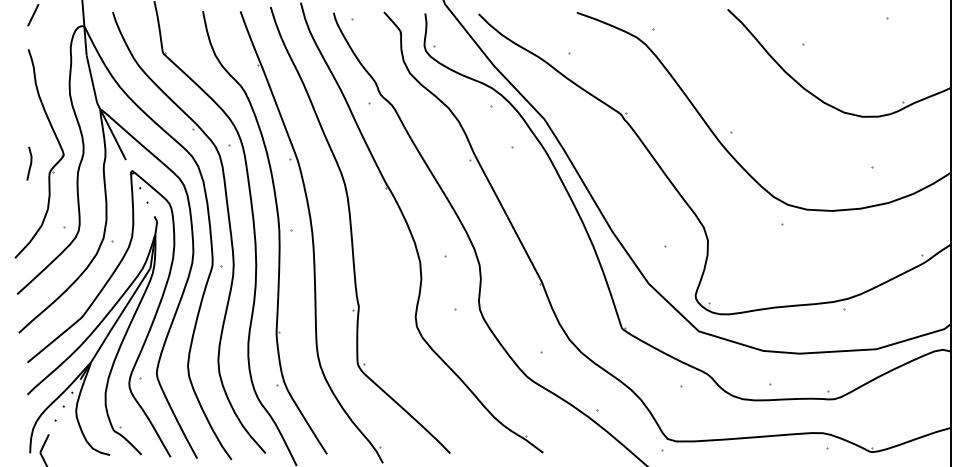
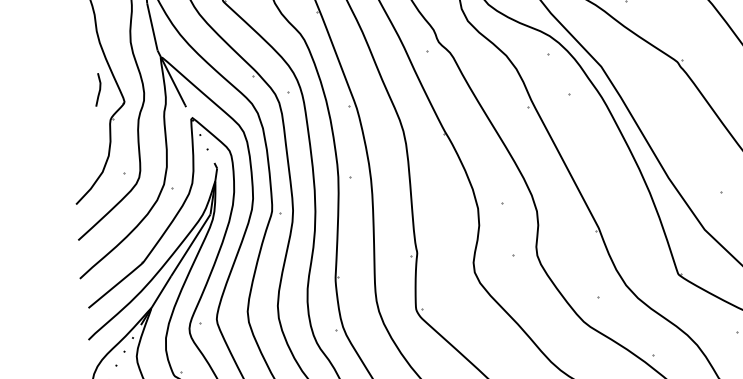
line: (30, 163) -> (99, 89), moved

